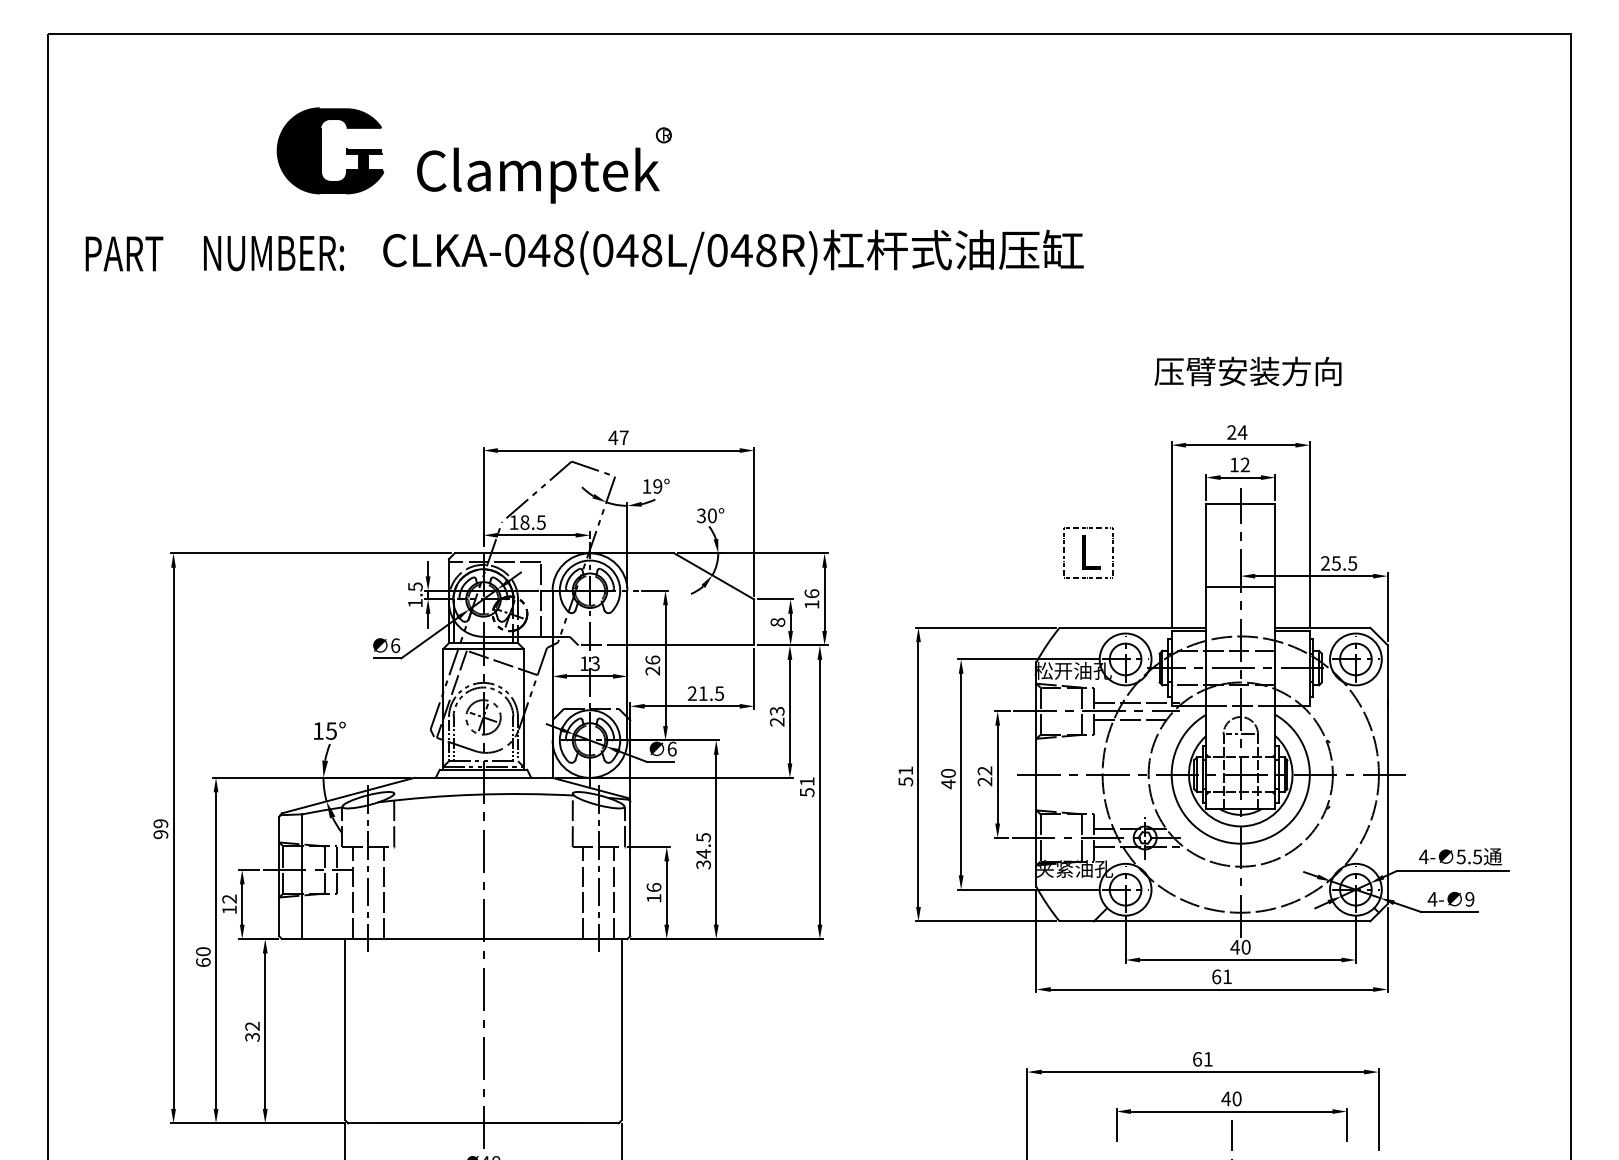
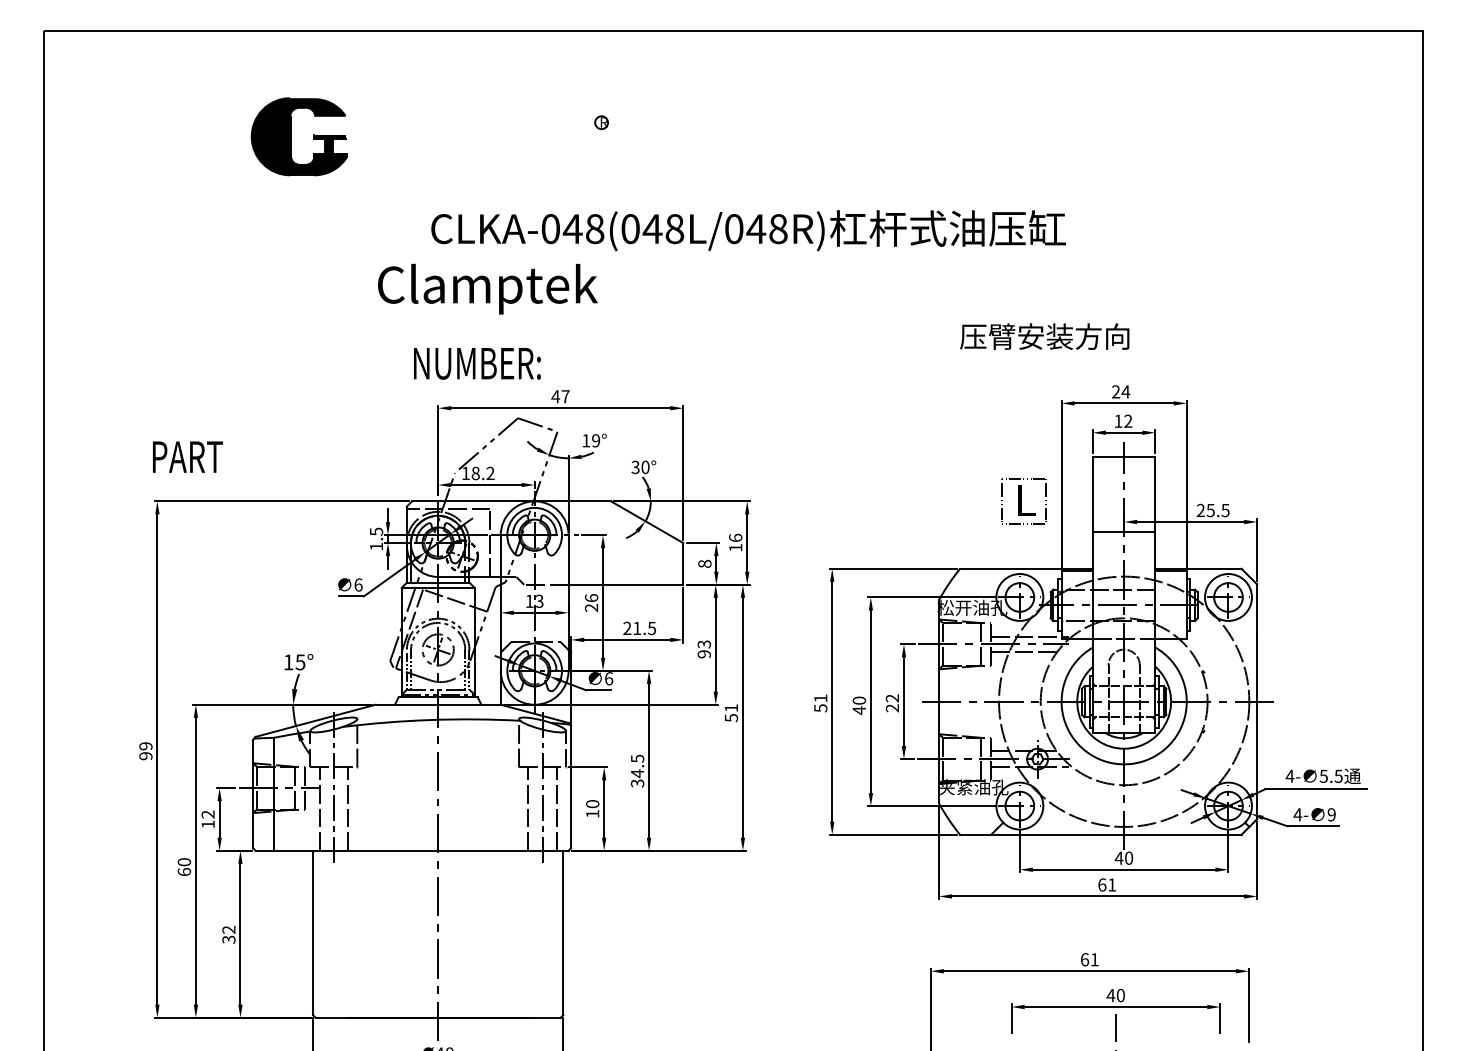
text: (537, 174) -> (487, 288), moved
text: (733, 252) -> (748, 230), moved
text: (123, 253) -> (187, 456), moved
text: (274, 253) -> (477, 363), moved
text: (1247, 371) -> (1044, 336), moved
text: (541, 522) -> (490, 473), 18.5 -> 18.2
part: (1087, 553) -> (1023, 501), moved
text: (777, 722) -> (704, 654), 23 -> 93
line: (1241, 734) -> (1124, 665), removed
text: (653, 887) -> (592, 804), 16 -> 10

